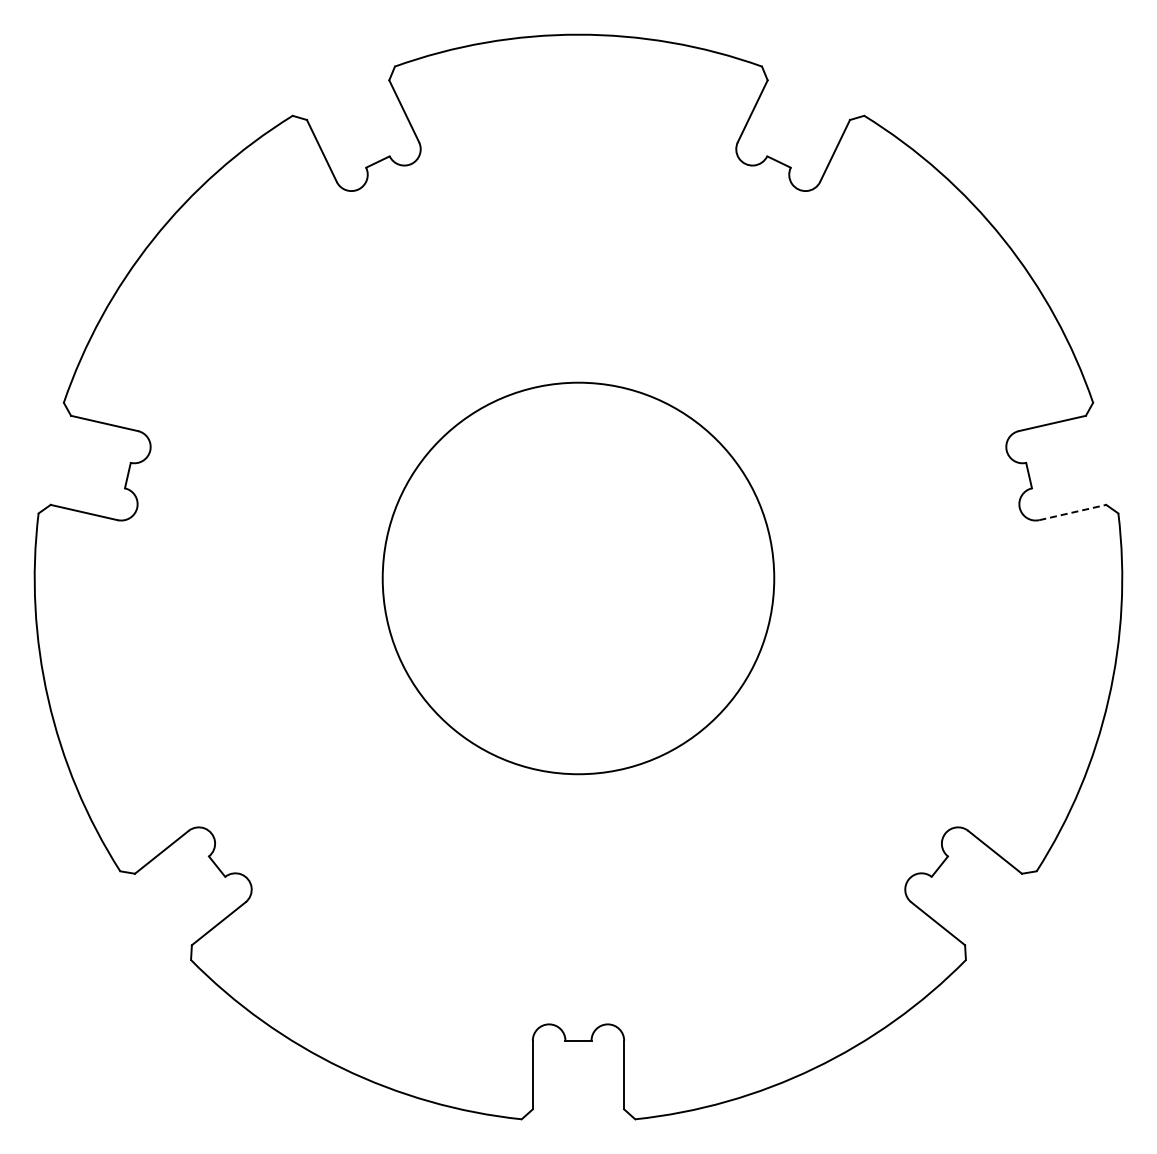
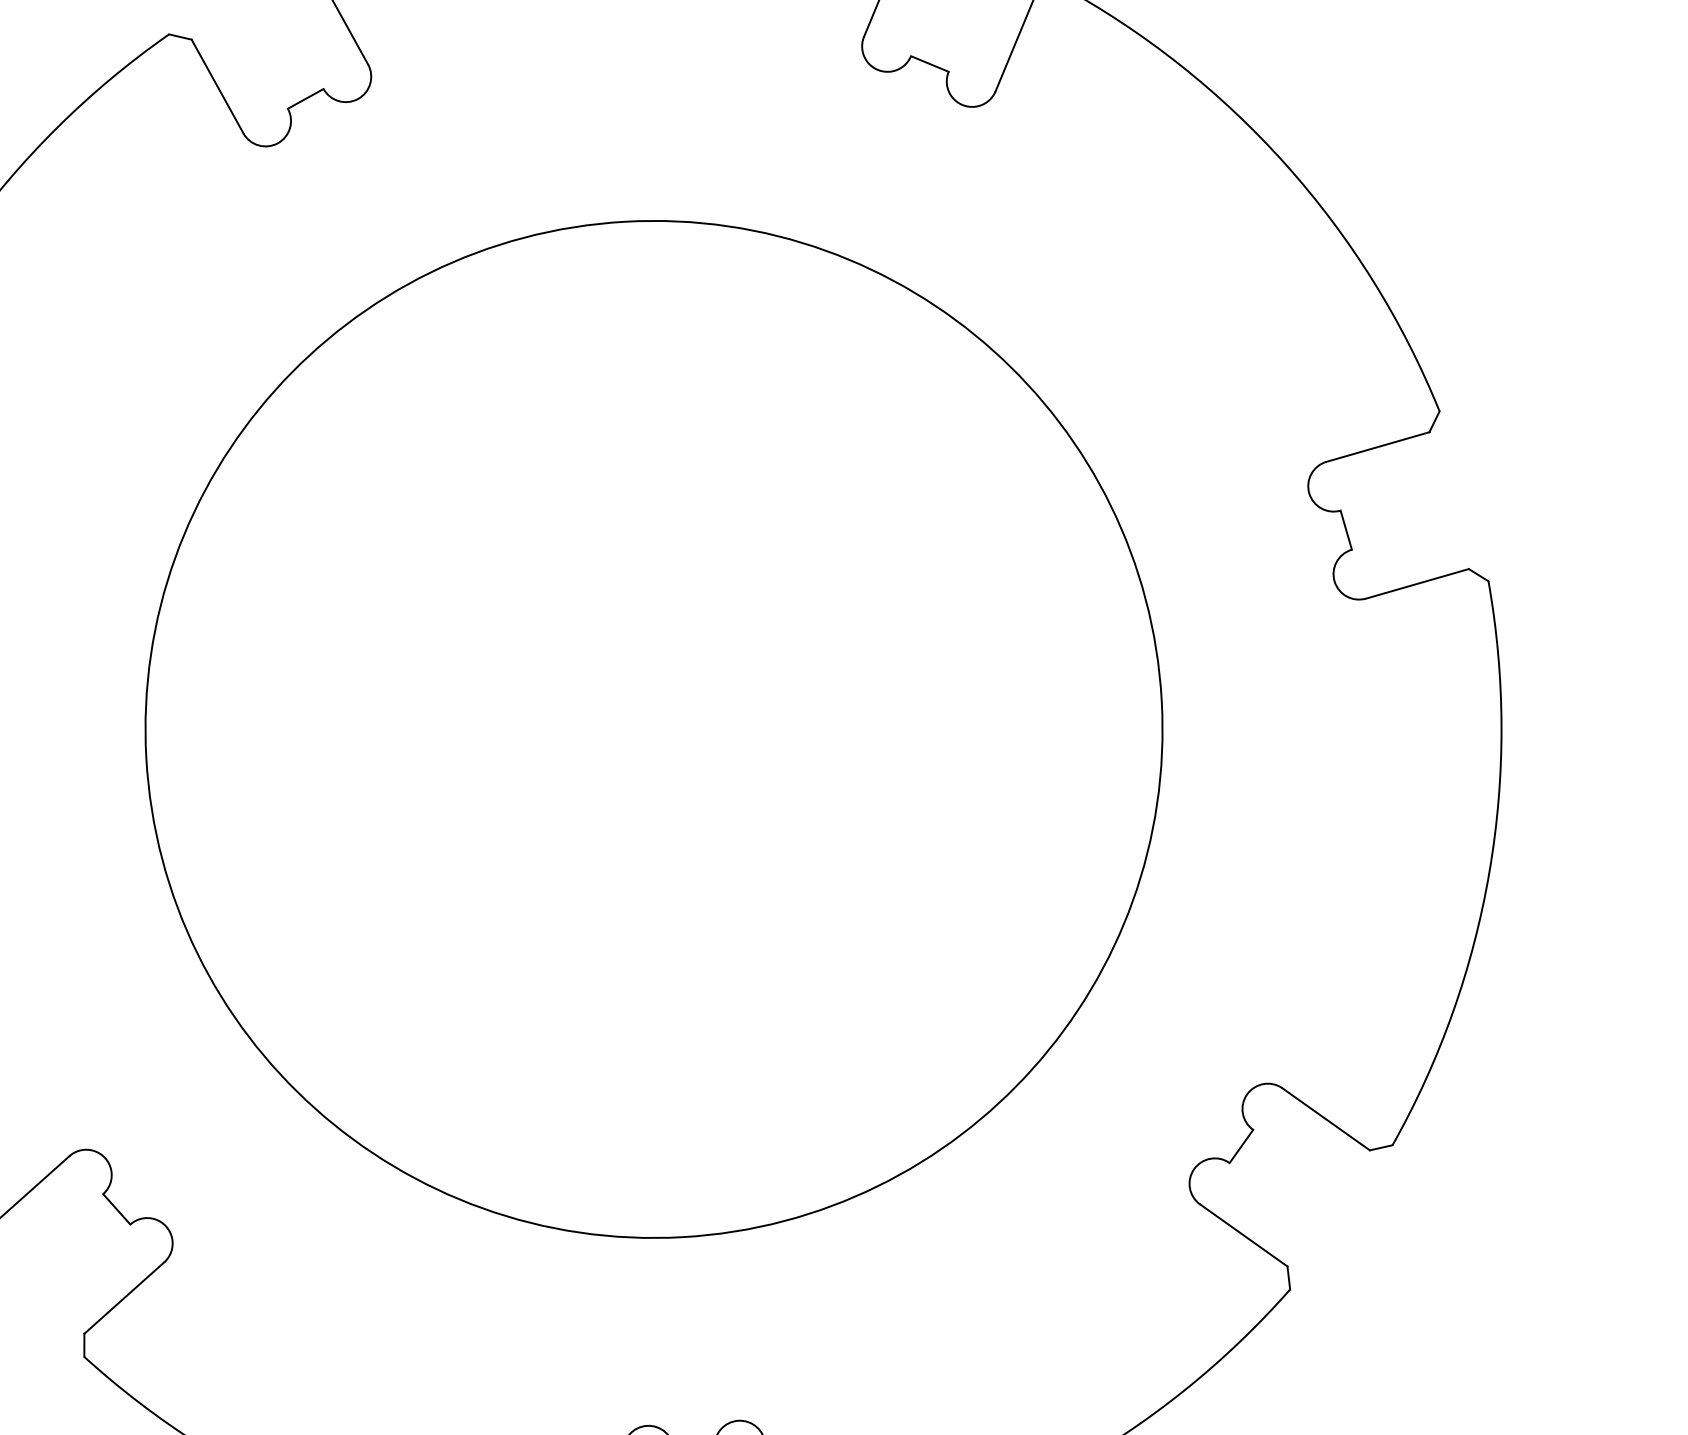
line: (1073, 512) -> (1418, 583), dashed -> solid
circle: (578, 578) -> (654, 729), size x1.67

